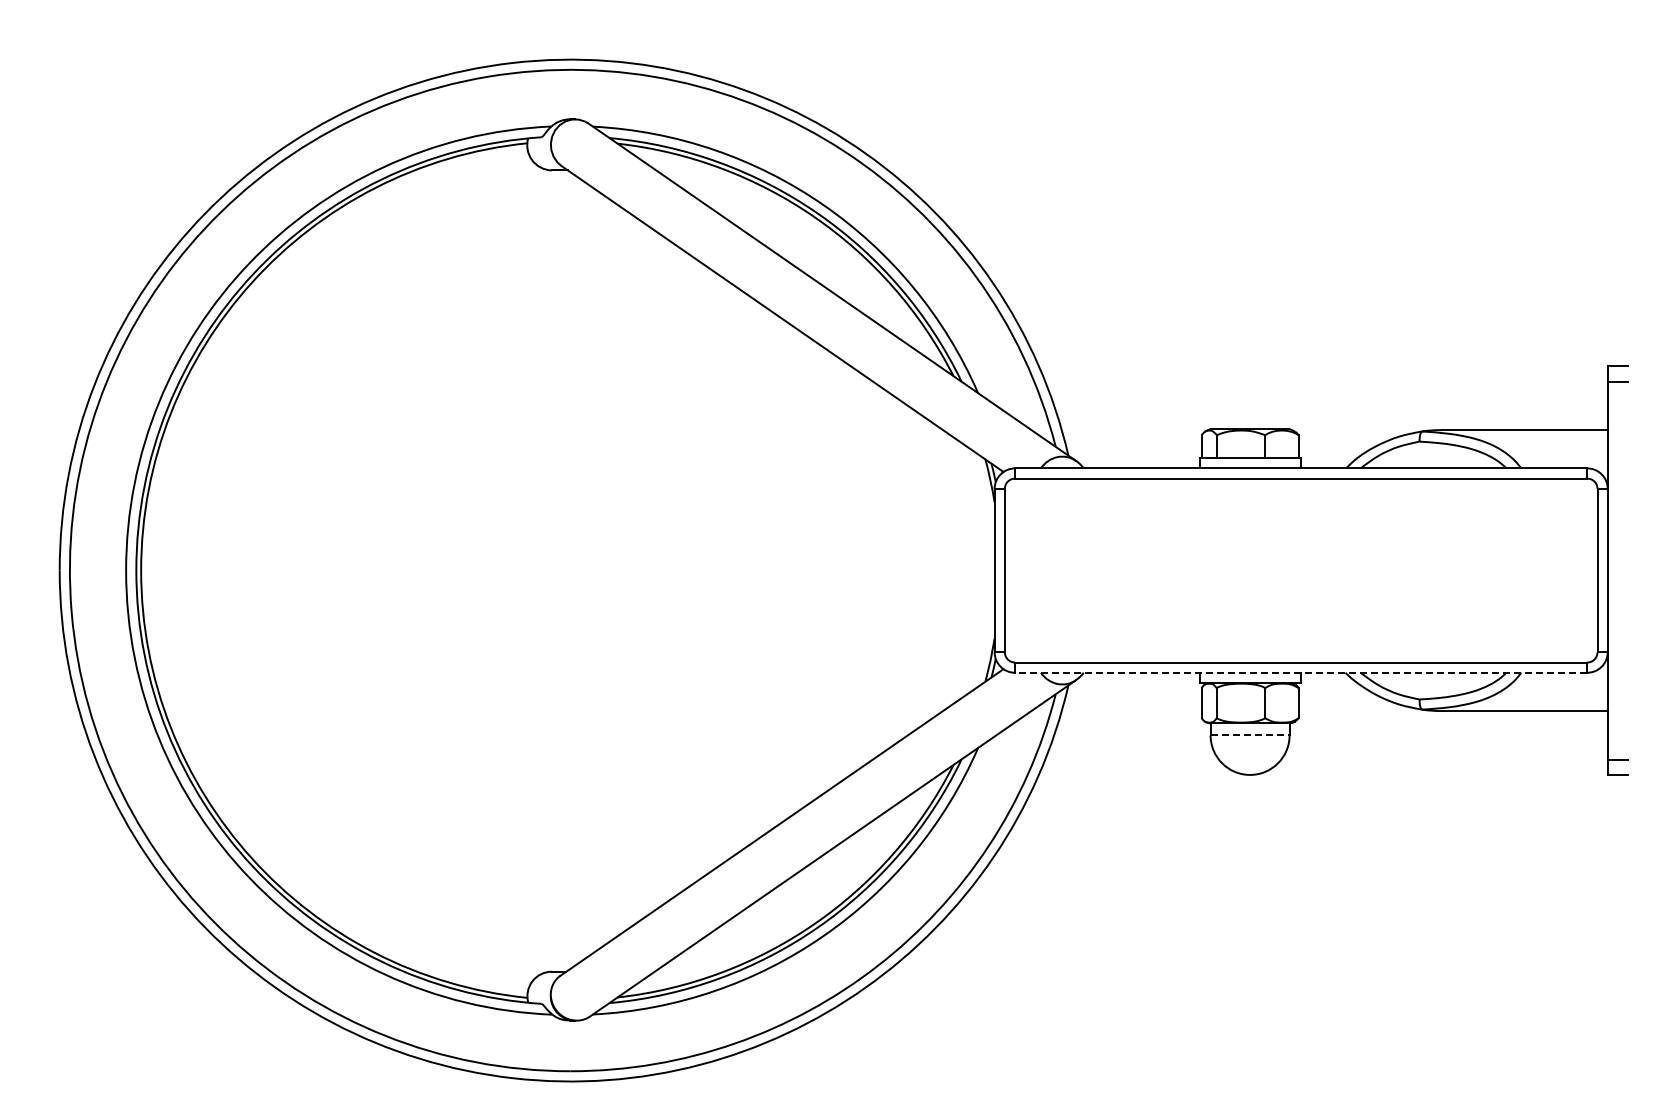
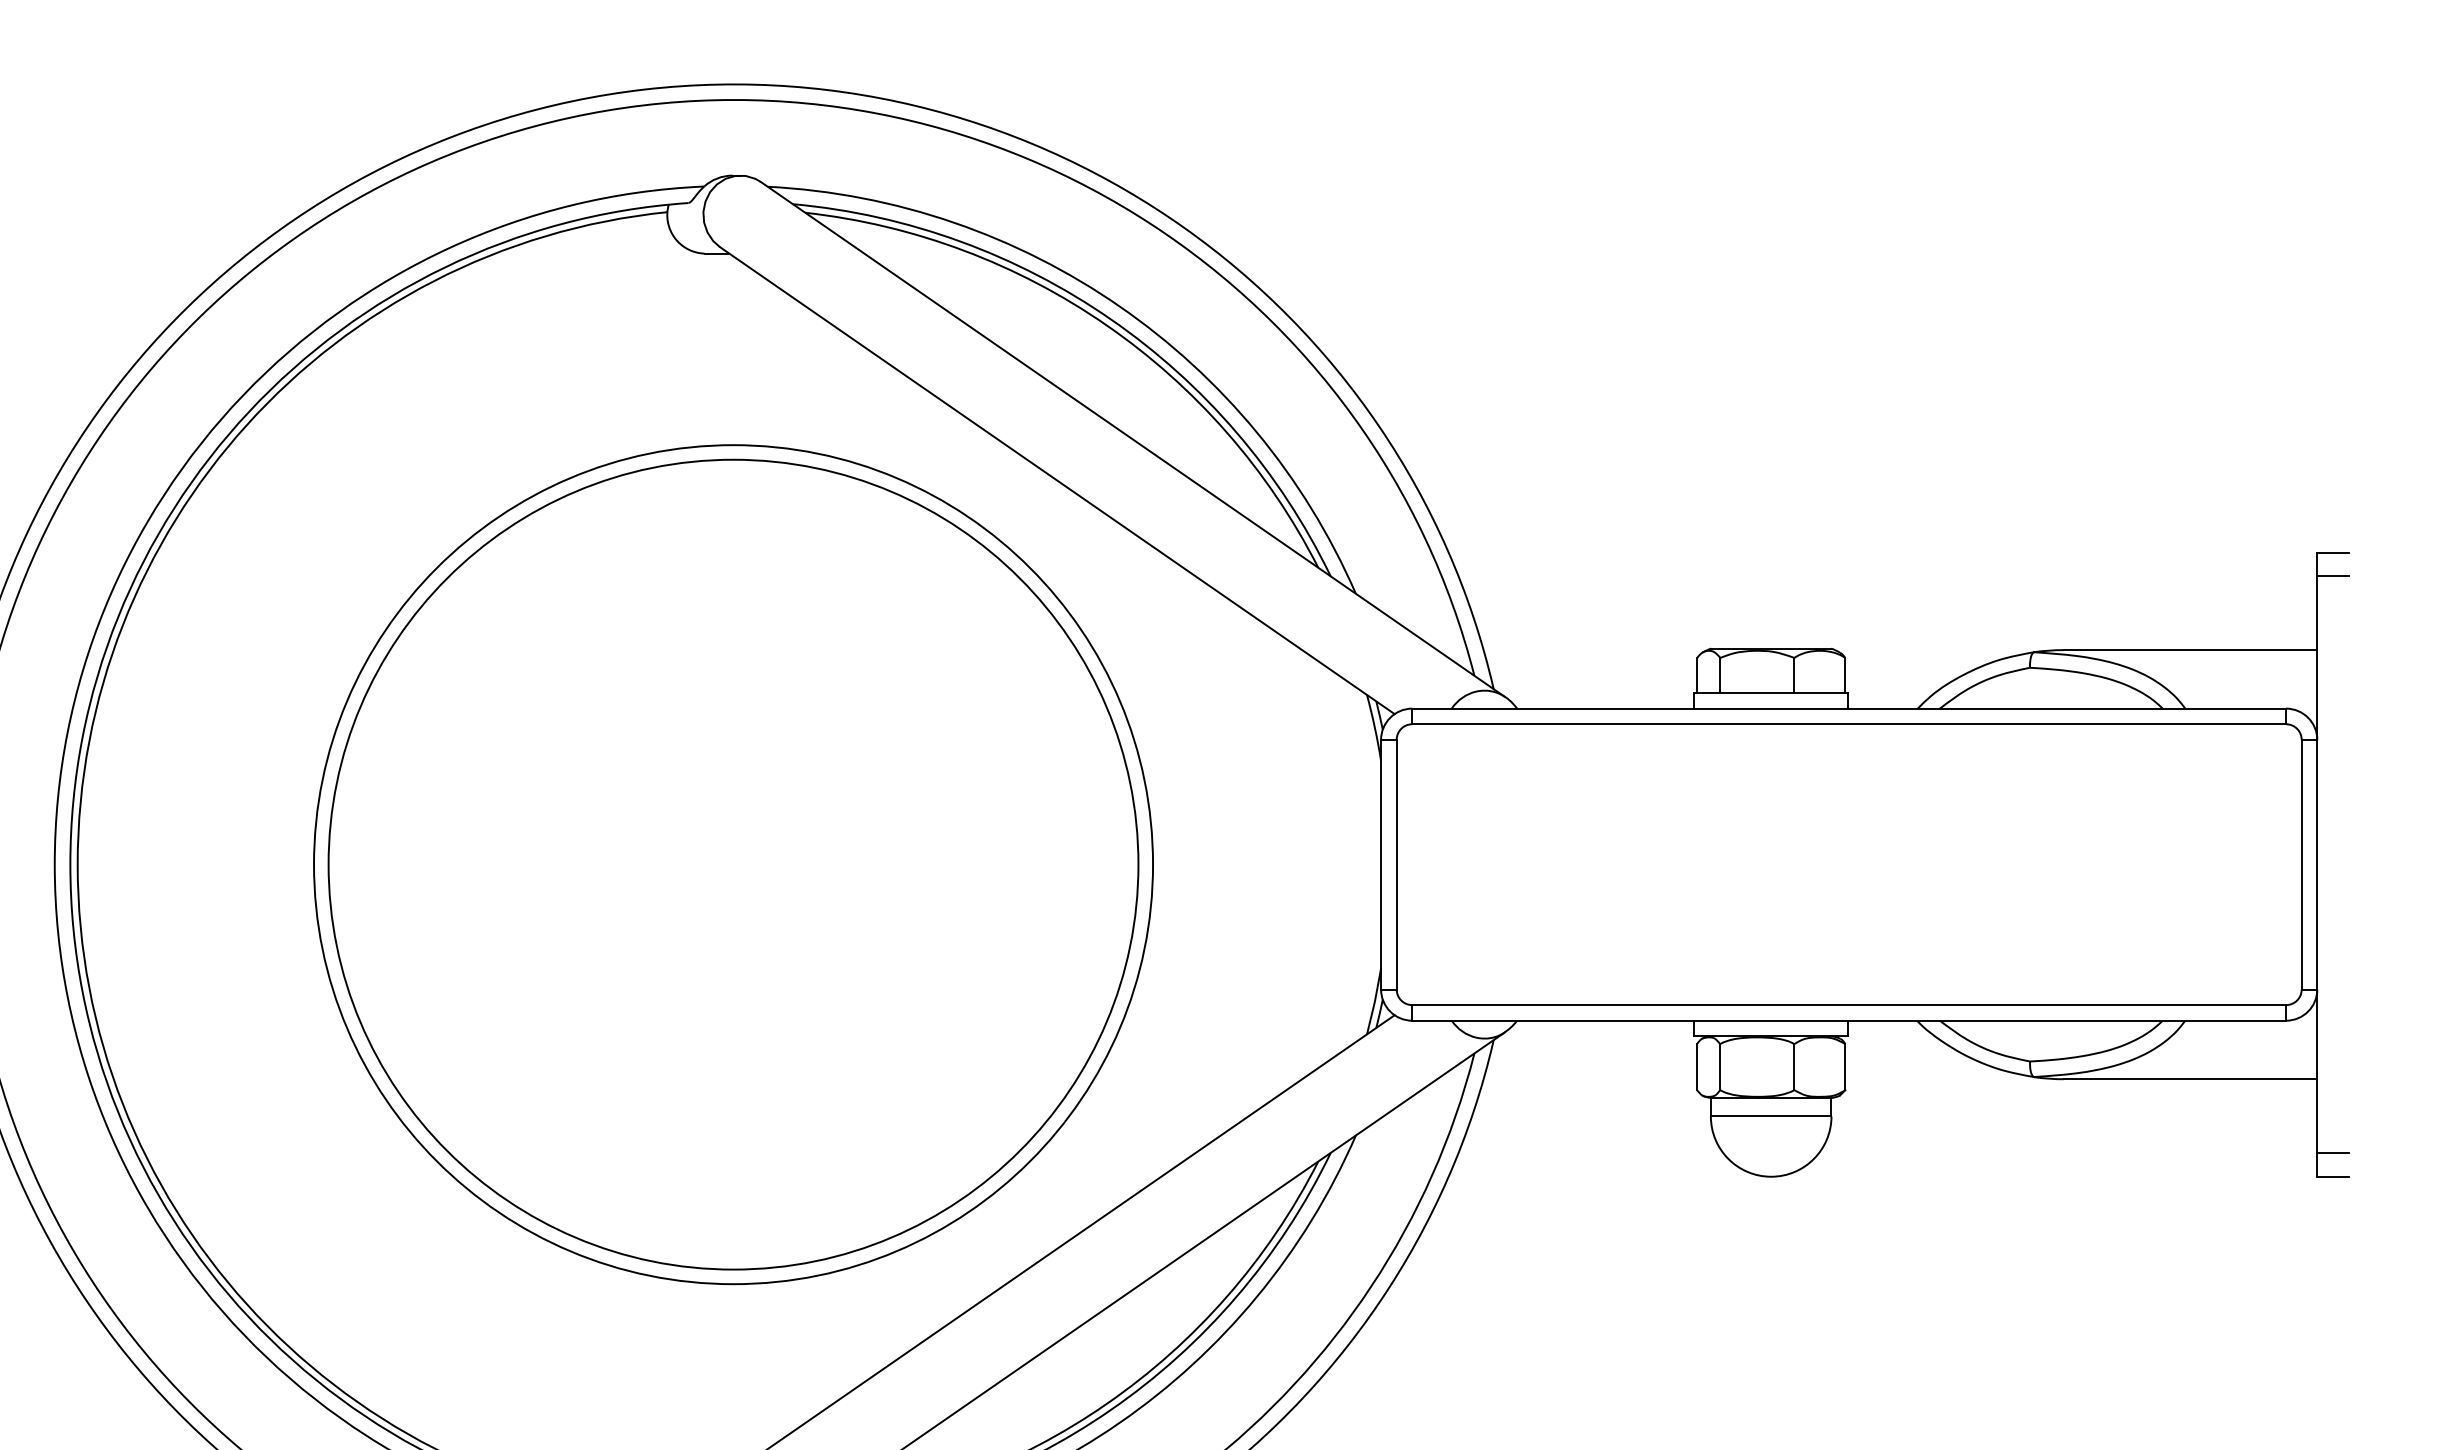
part: (570, 570) -> (733, 864), added
line: (1300, 672) -> (1848, 1020), dashed -> solid
line: (1250, 735) -> (1771, 1116), dashed -> solid

